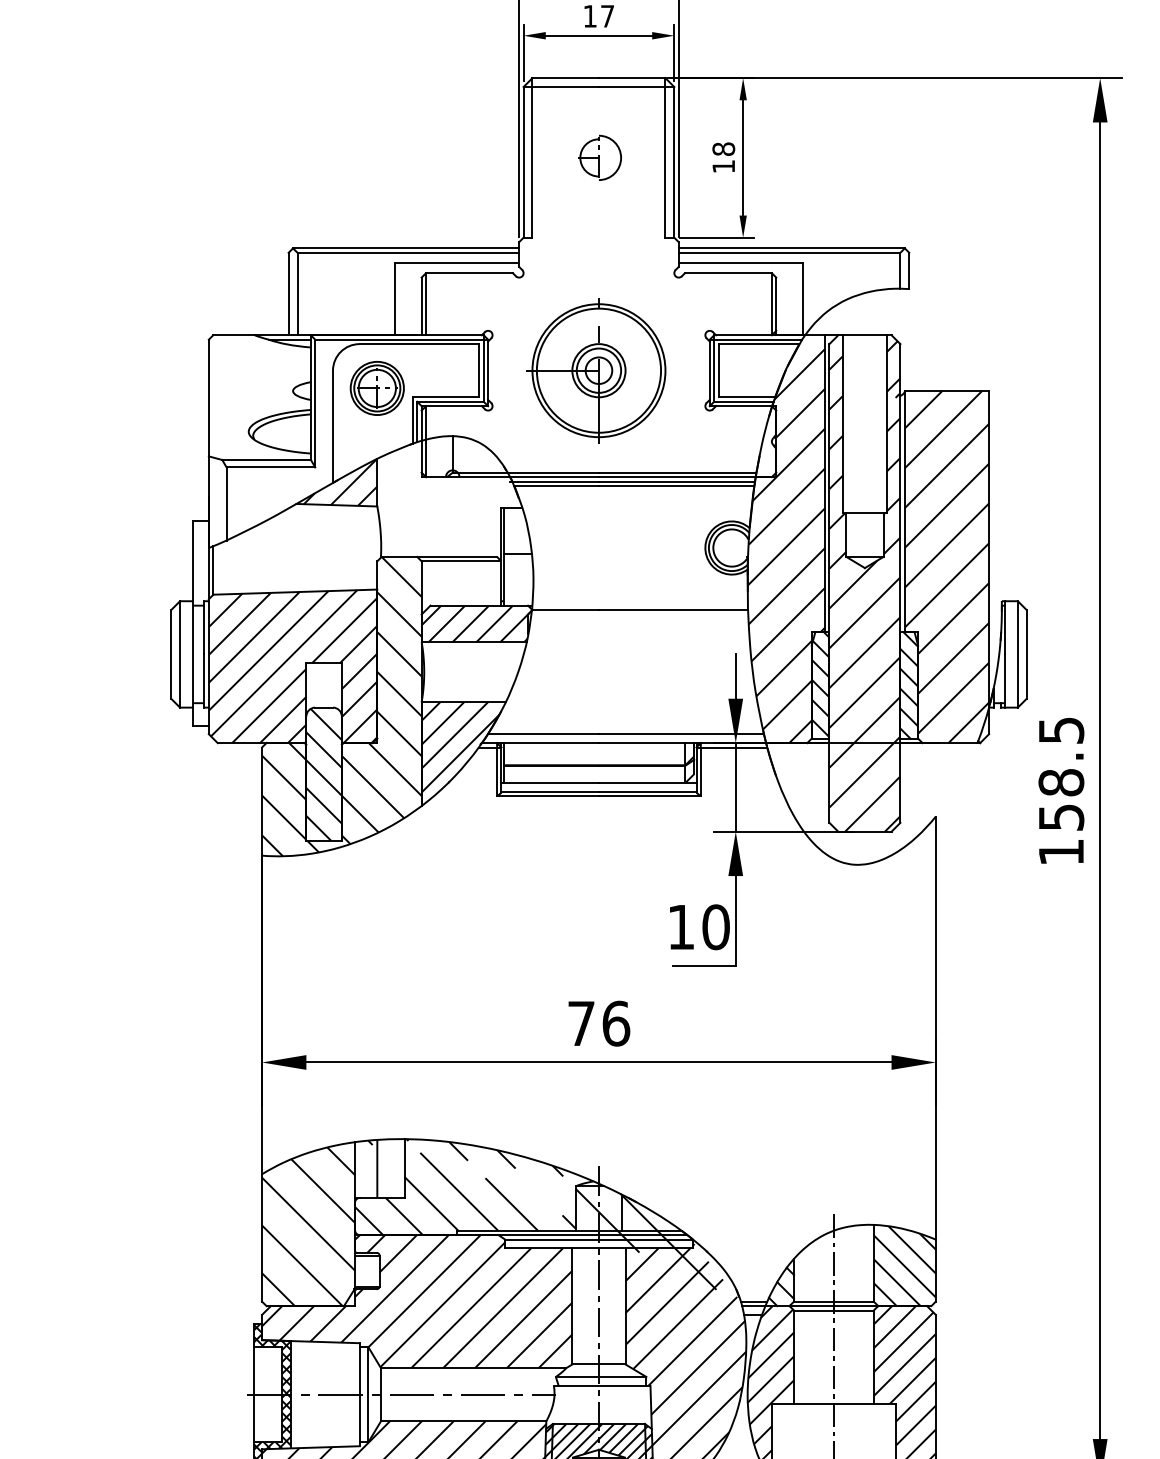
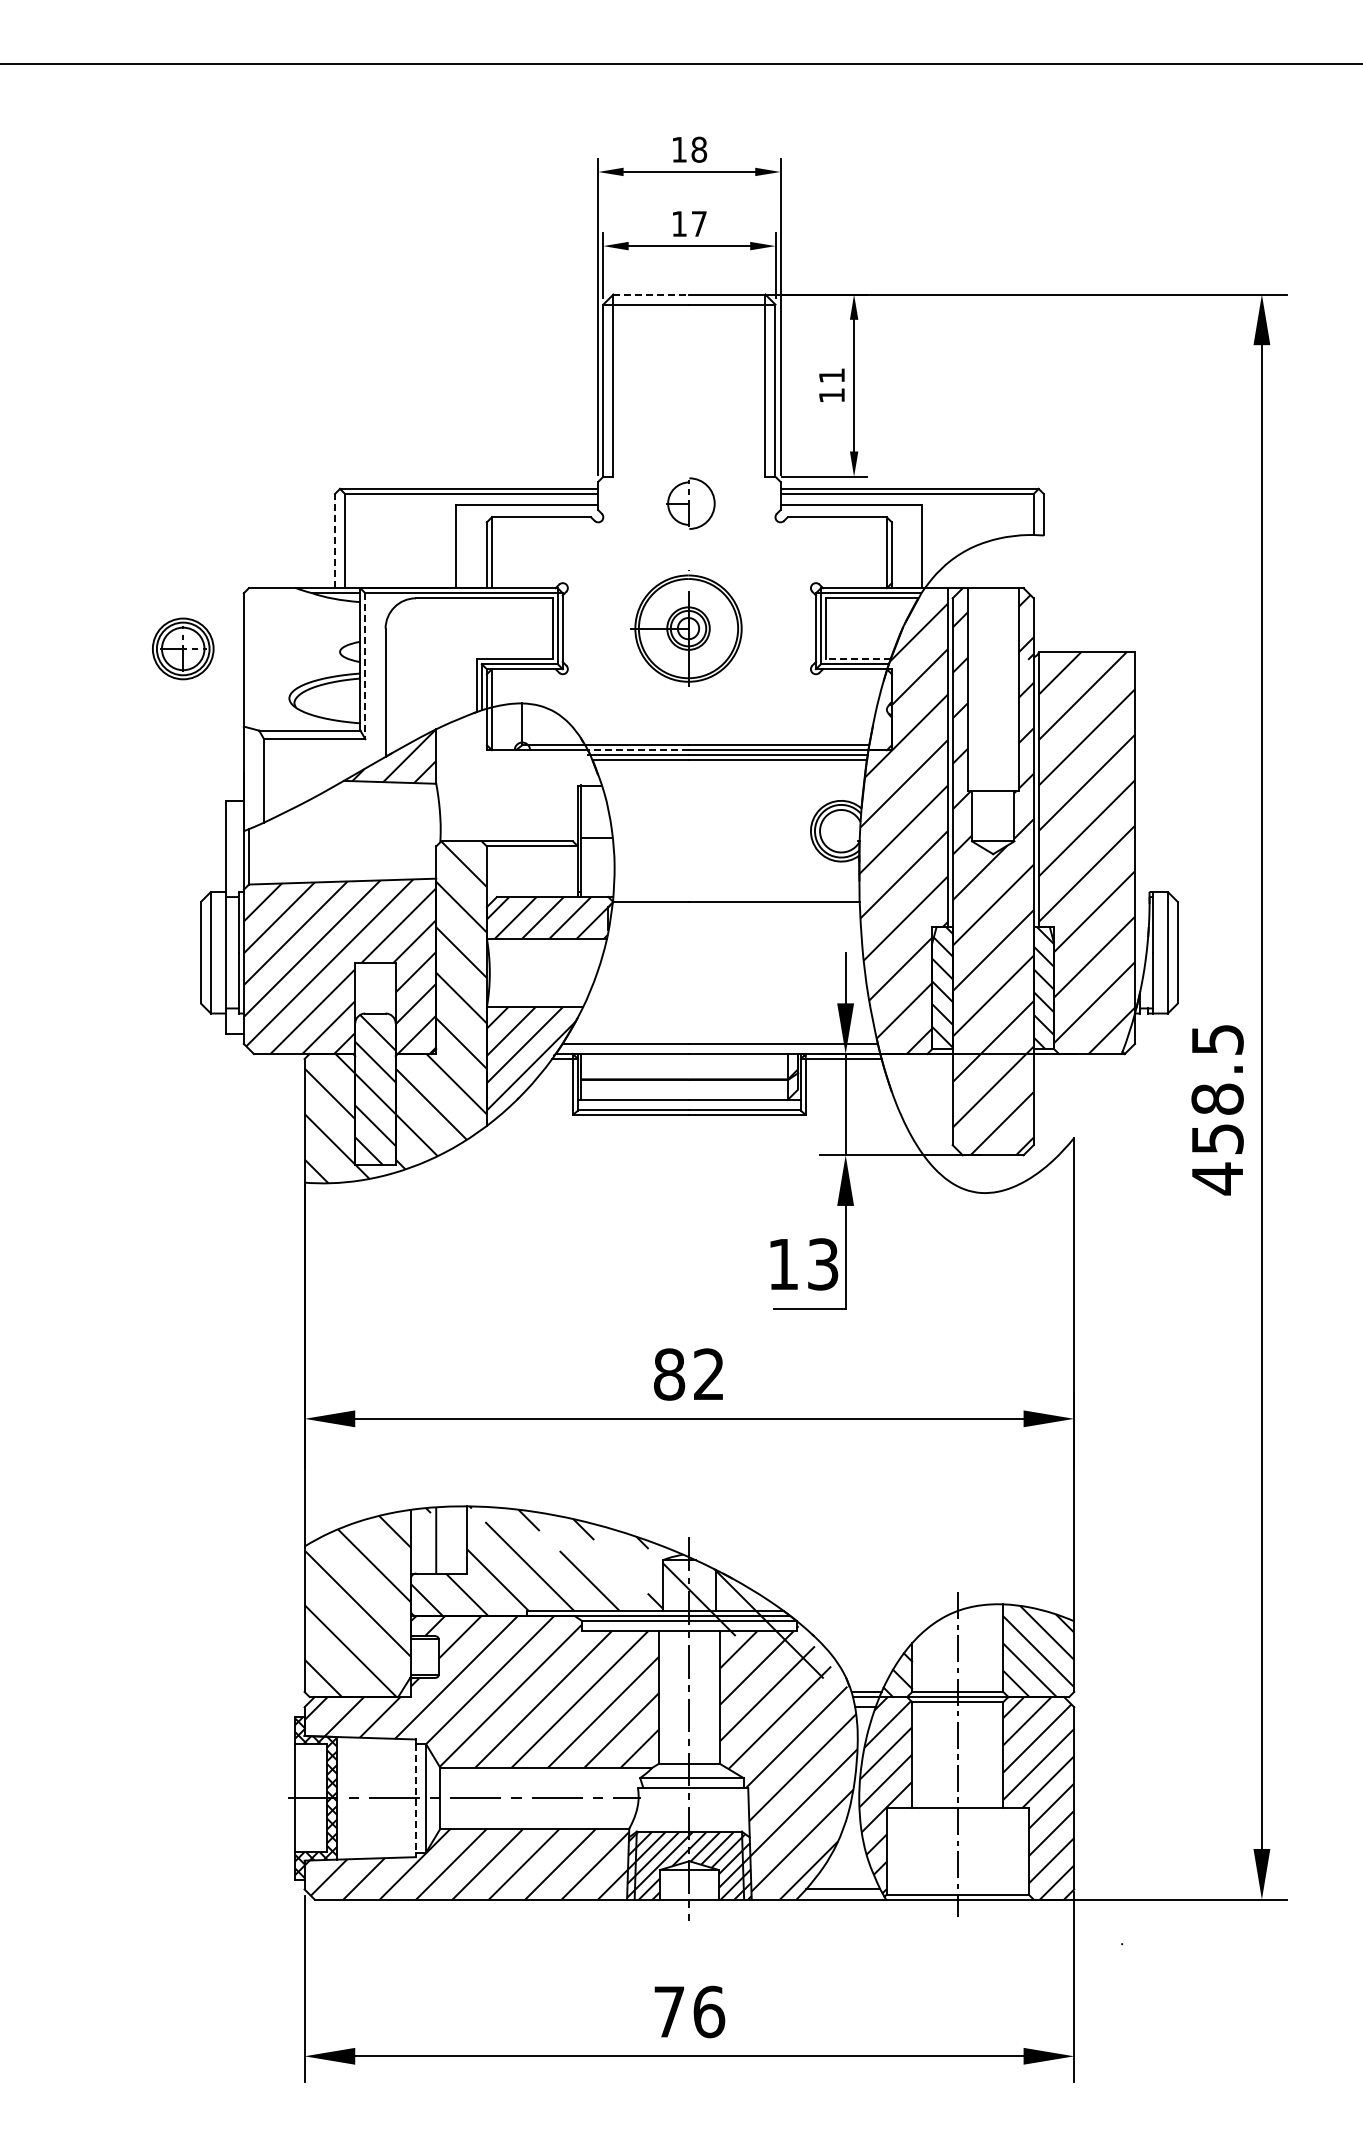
line: (565, 78) -> (651, 294), solid -> dashed
text: (723, 149) -> (831, 375), 18 -> 11
part: (599, 157) -> (690, 503), moved
line: (288, 293) -> (334, 540), solid -> dashed
part: (596, 370) -> (686, 628), size x0.7
part: (377, 388) -> (183, 648), moved
line: (746, 397) -> (857, 659), solid -> dashed
line: (315, 403) -> (365, 666), solid -> dashed
line: (554, 477) -> (638, 750), solid -> dashed
text: (1061, 852) -> (1217, 1178), 158.5 -> 458.5
text: (715, 927) -> (822, 1264), 10 -> 13
text: (599, 1023) -> (689, 1374), 76 -> 82
line: (359, 1394) -> (415, 1798), solid -> dashed

